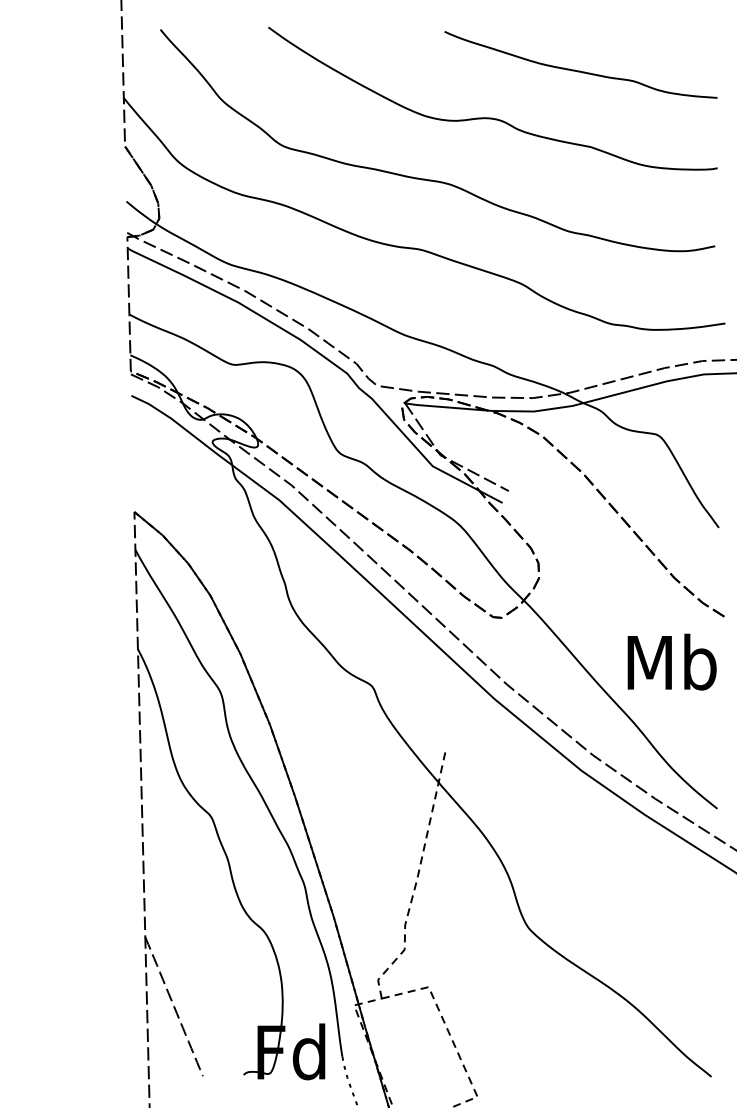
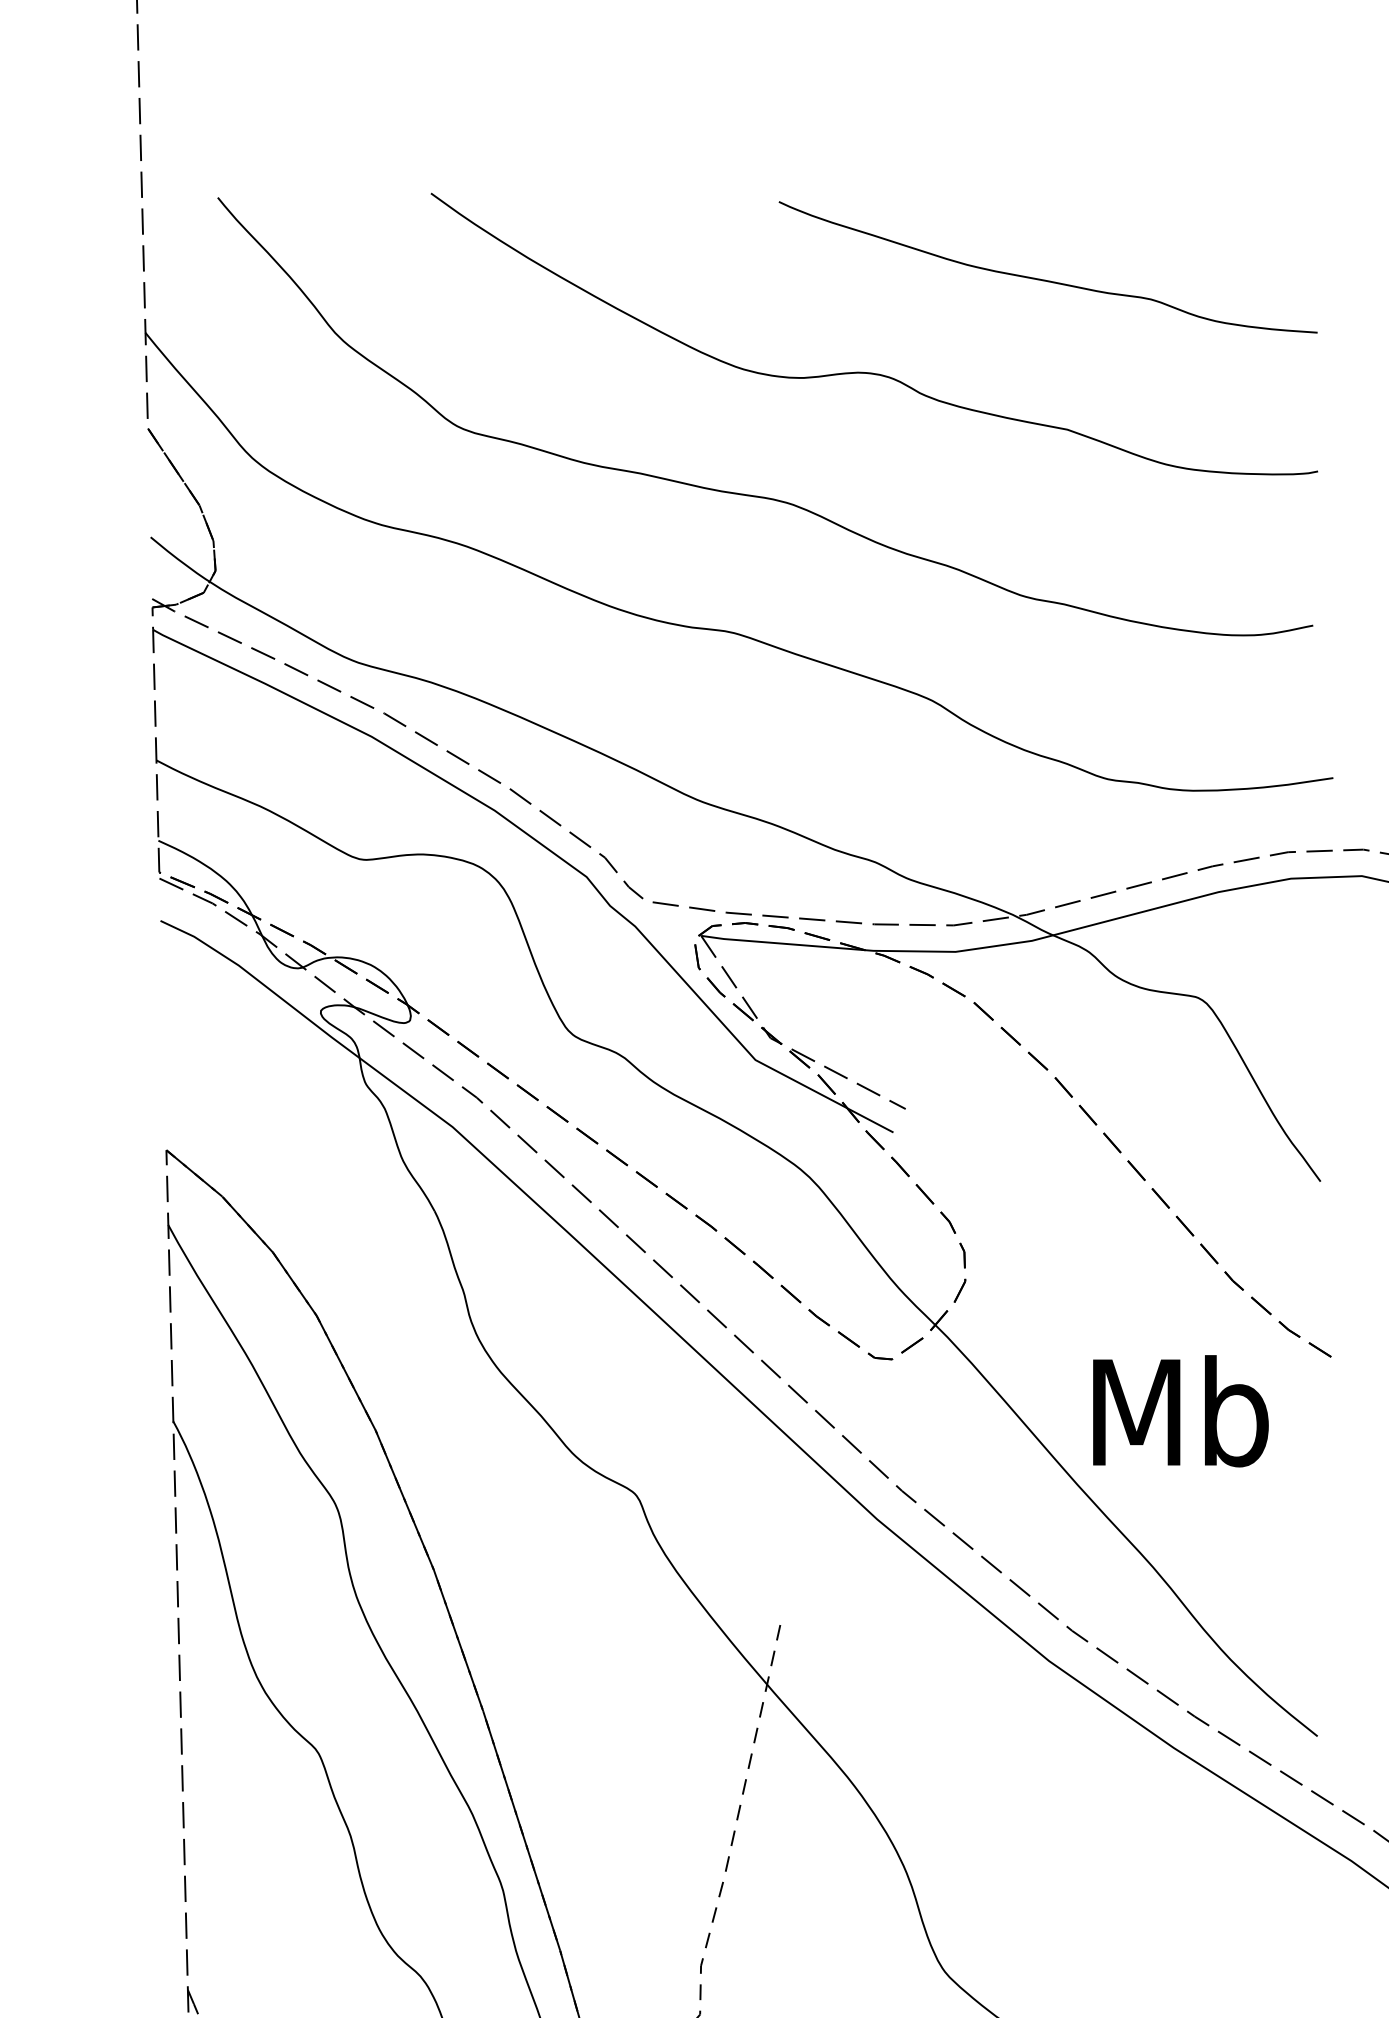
text: (671, 661) -> (1179, 1409), moved

